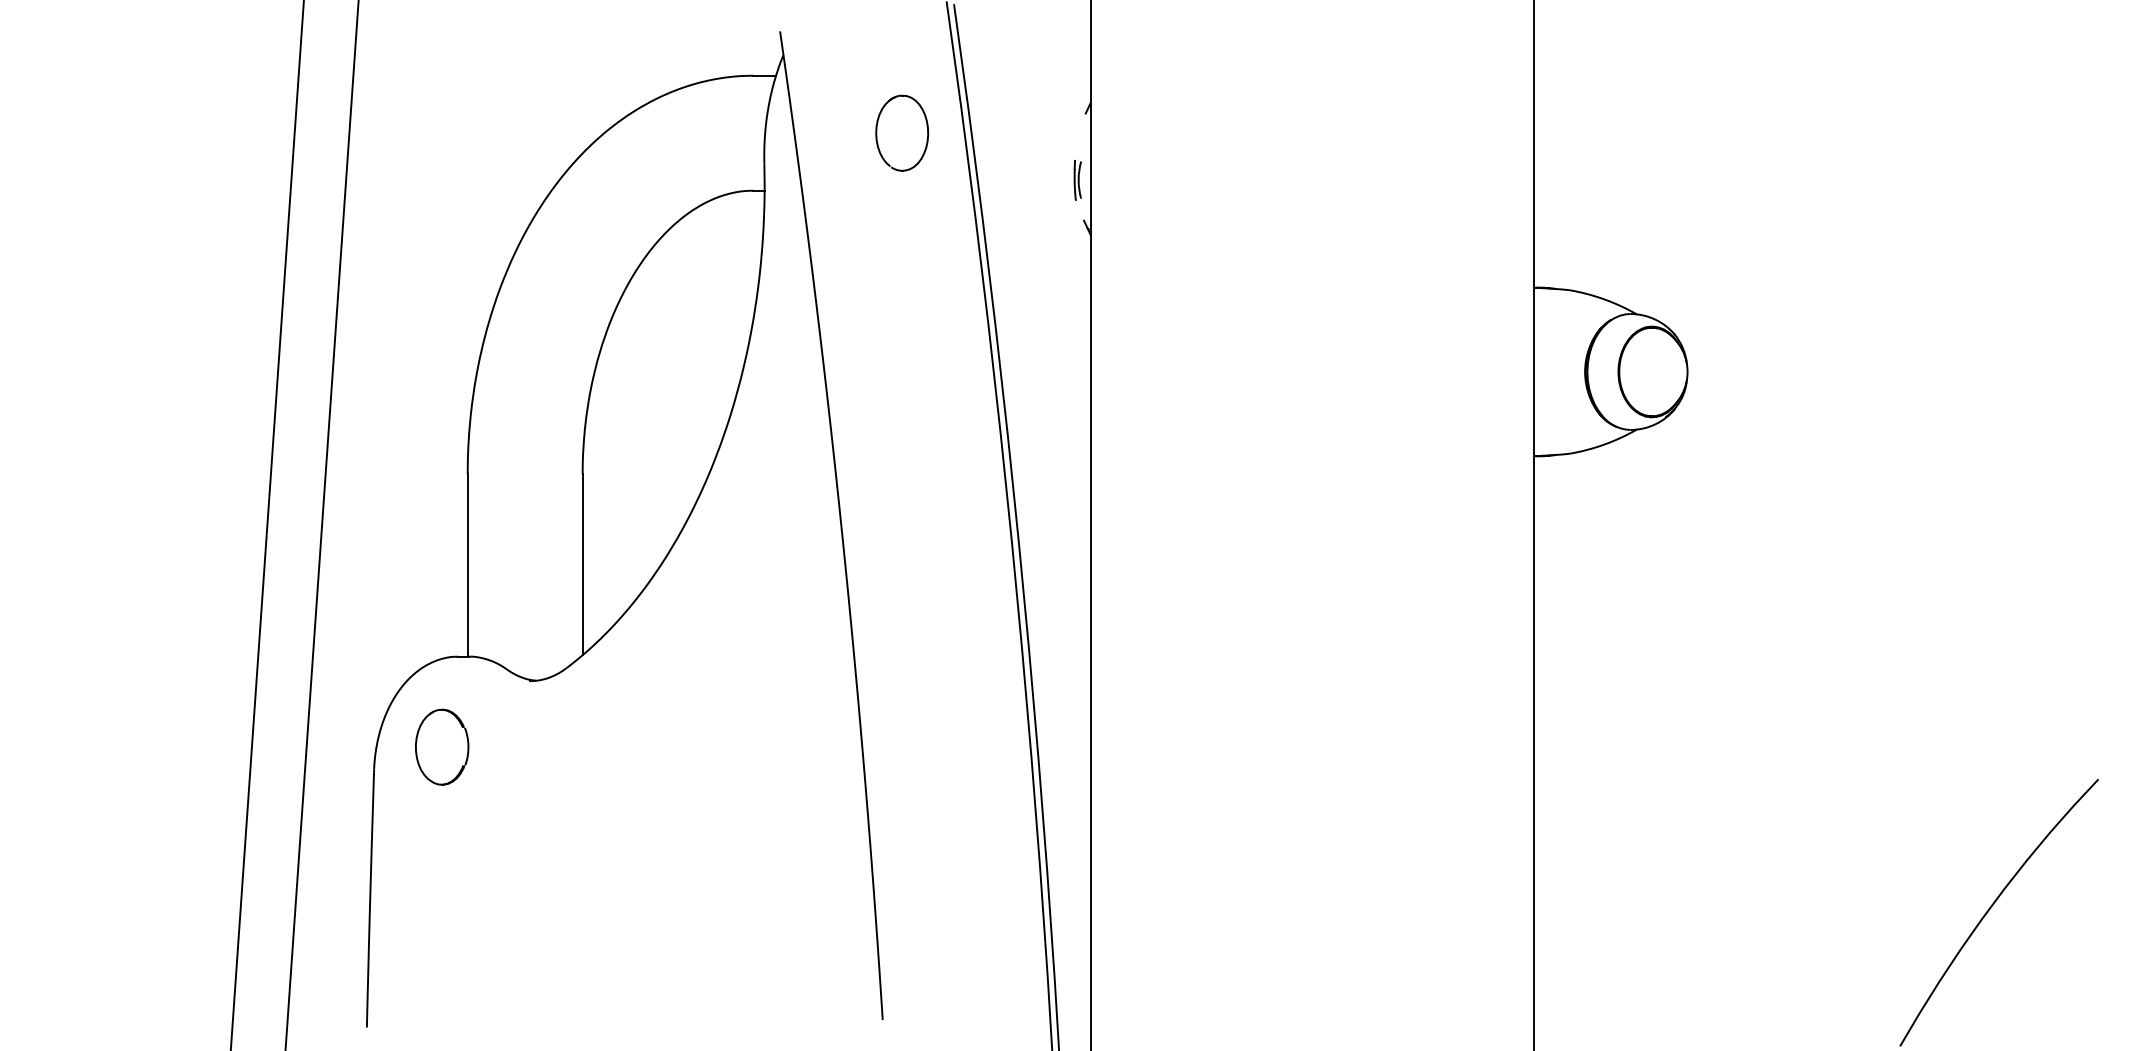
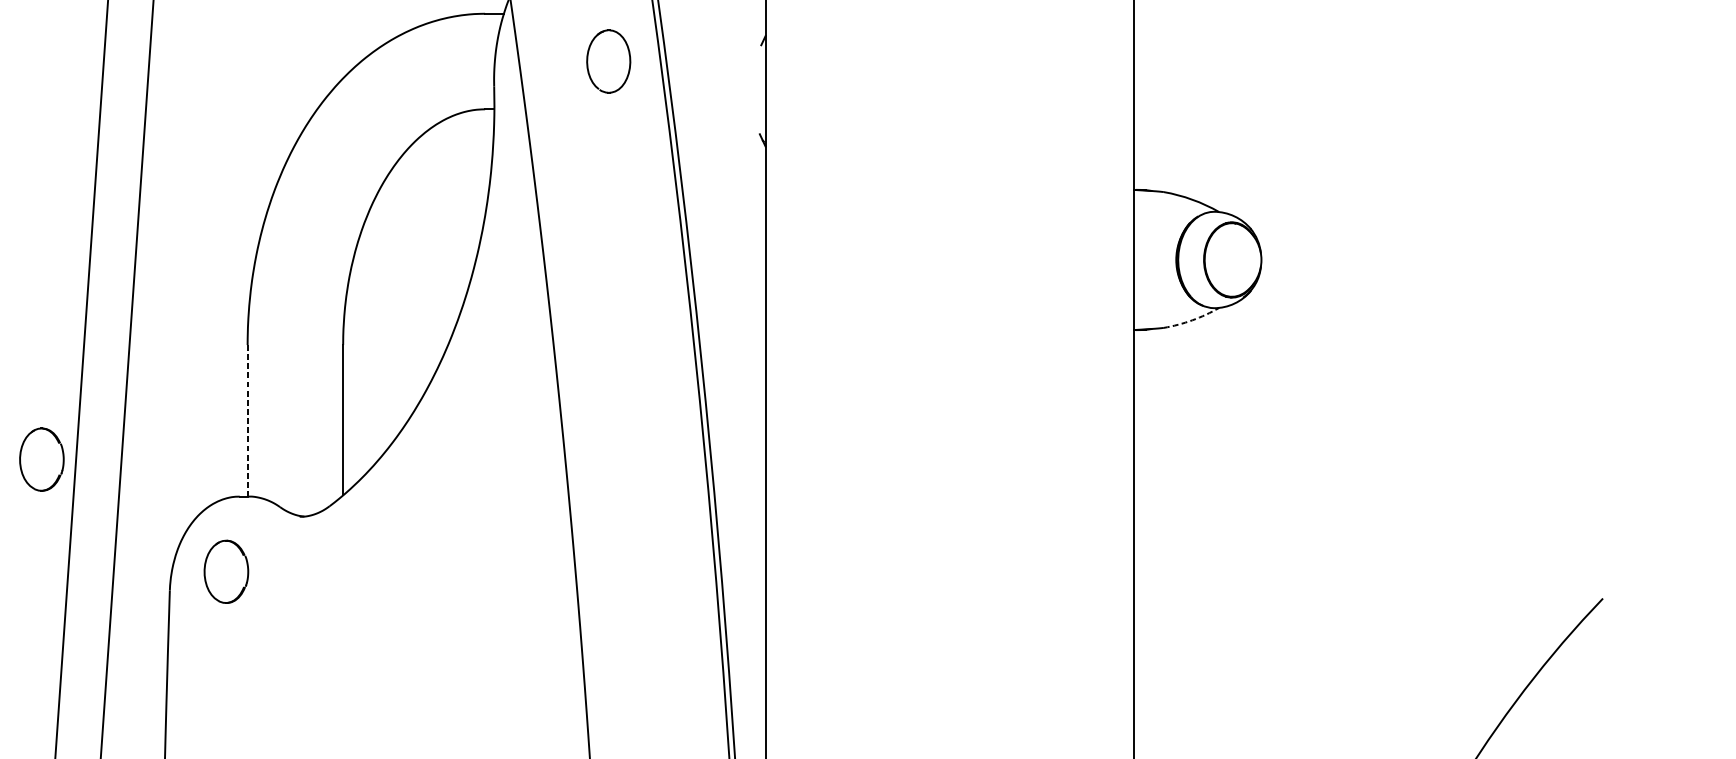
part: (1077, 180) -> (754, 100), removed
arc: (1604, 444) -> (1192, 320), solid -> dashed
line: (467, 565) -> (247, 420), solid -> dashed
part: (220, 611) -> (42, 459), added

